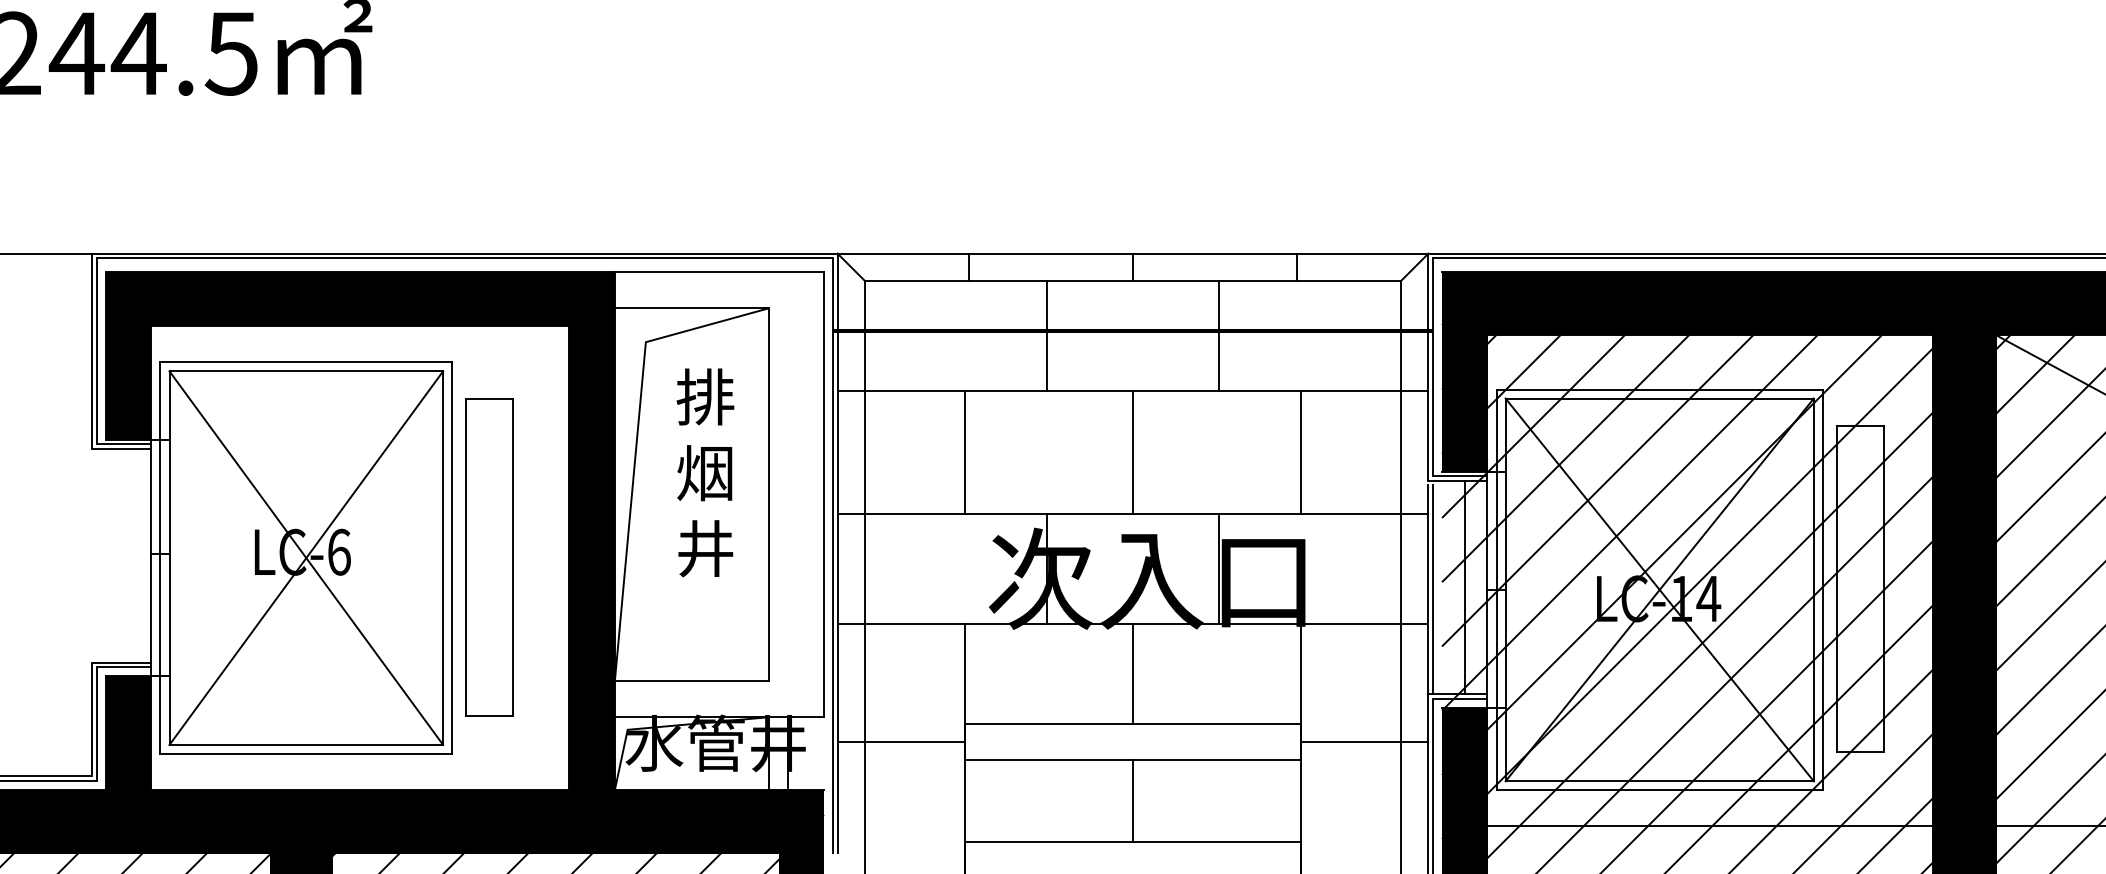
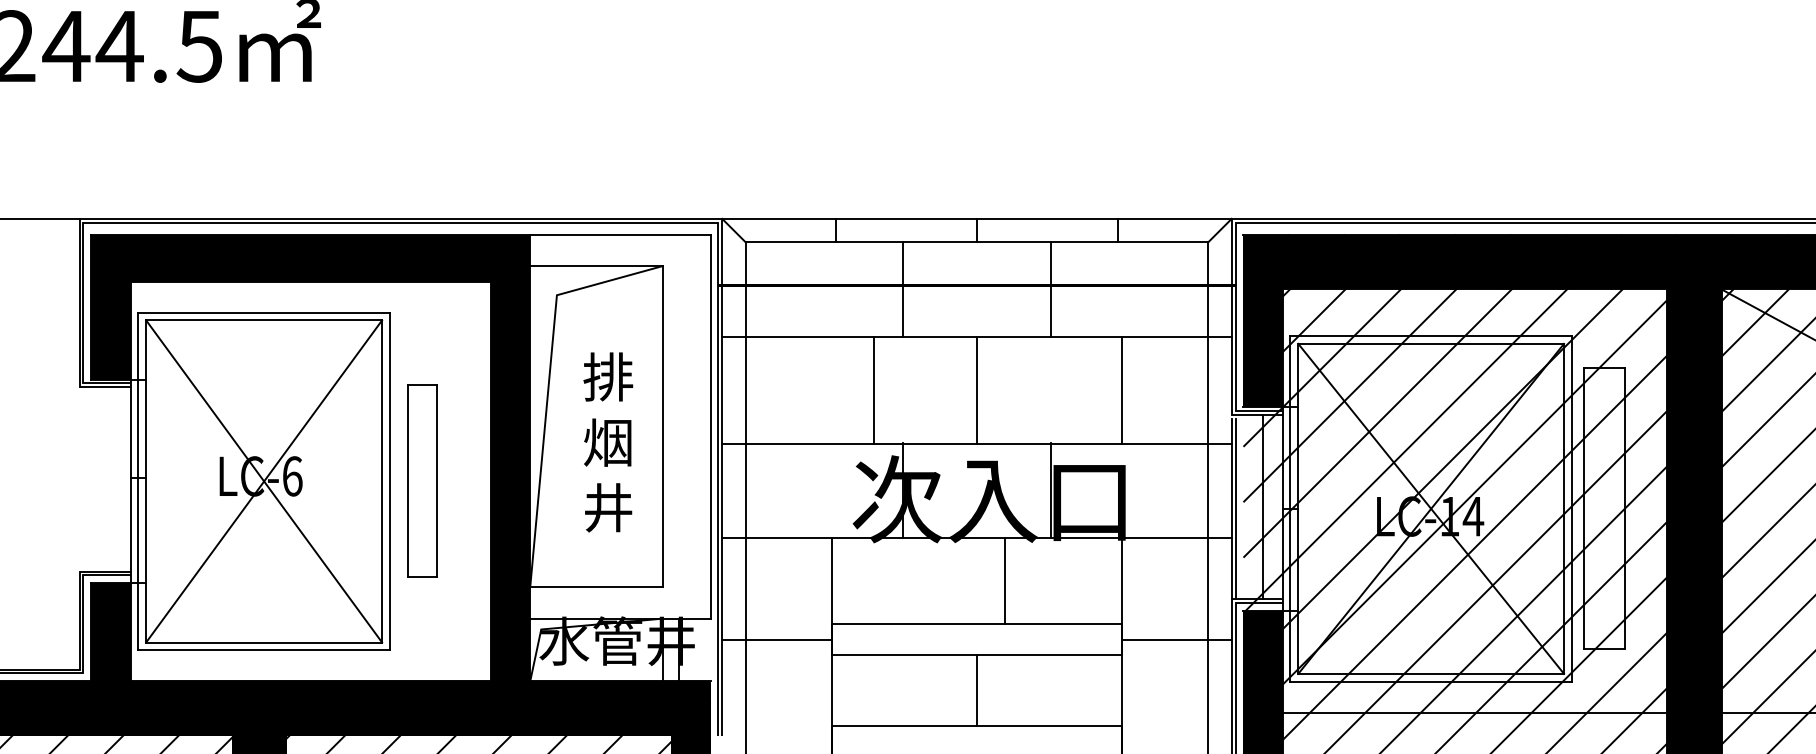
line: (964, 452) -> (873, 390), moved
text: (705, 472) -> (608, 442), moved
part: (489, 557) -> (422, 480), size x0.7
line: (1133, 673) -> (1005, 580), moved

